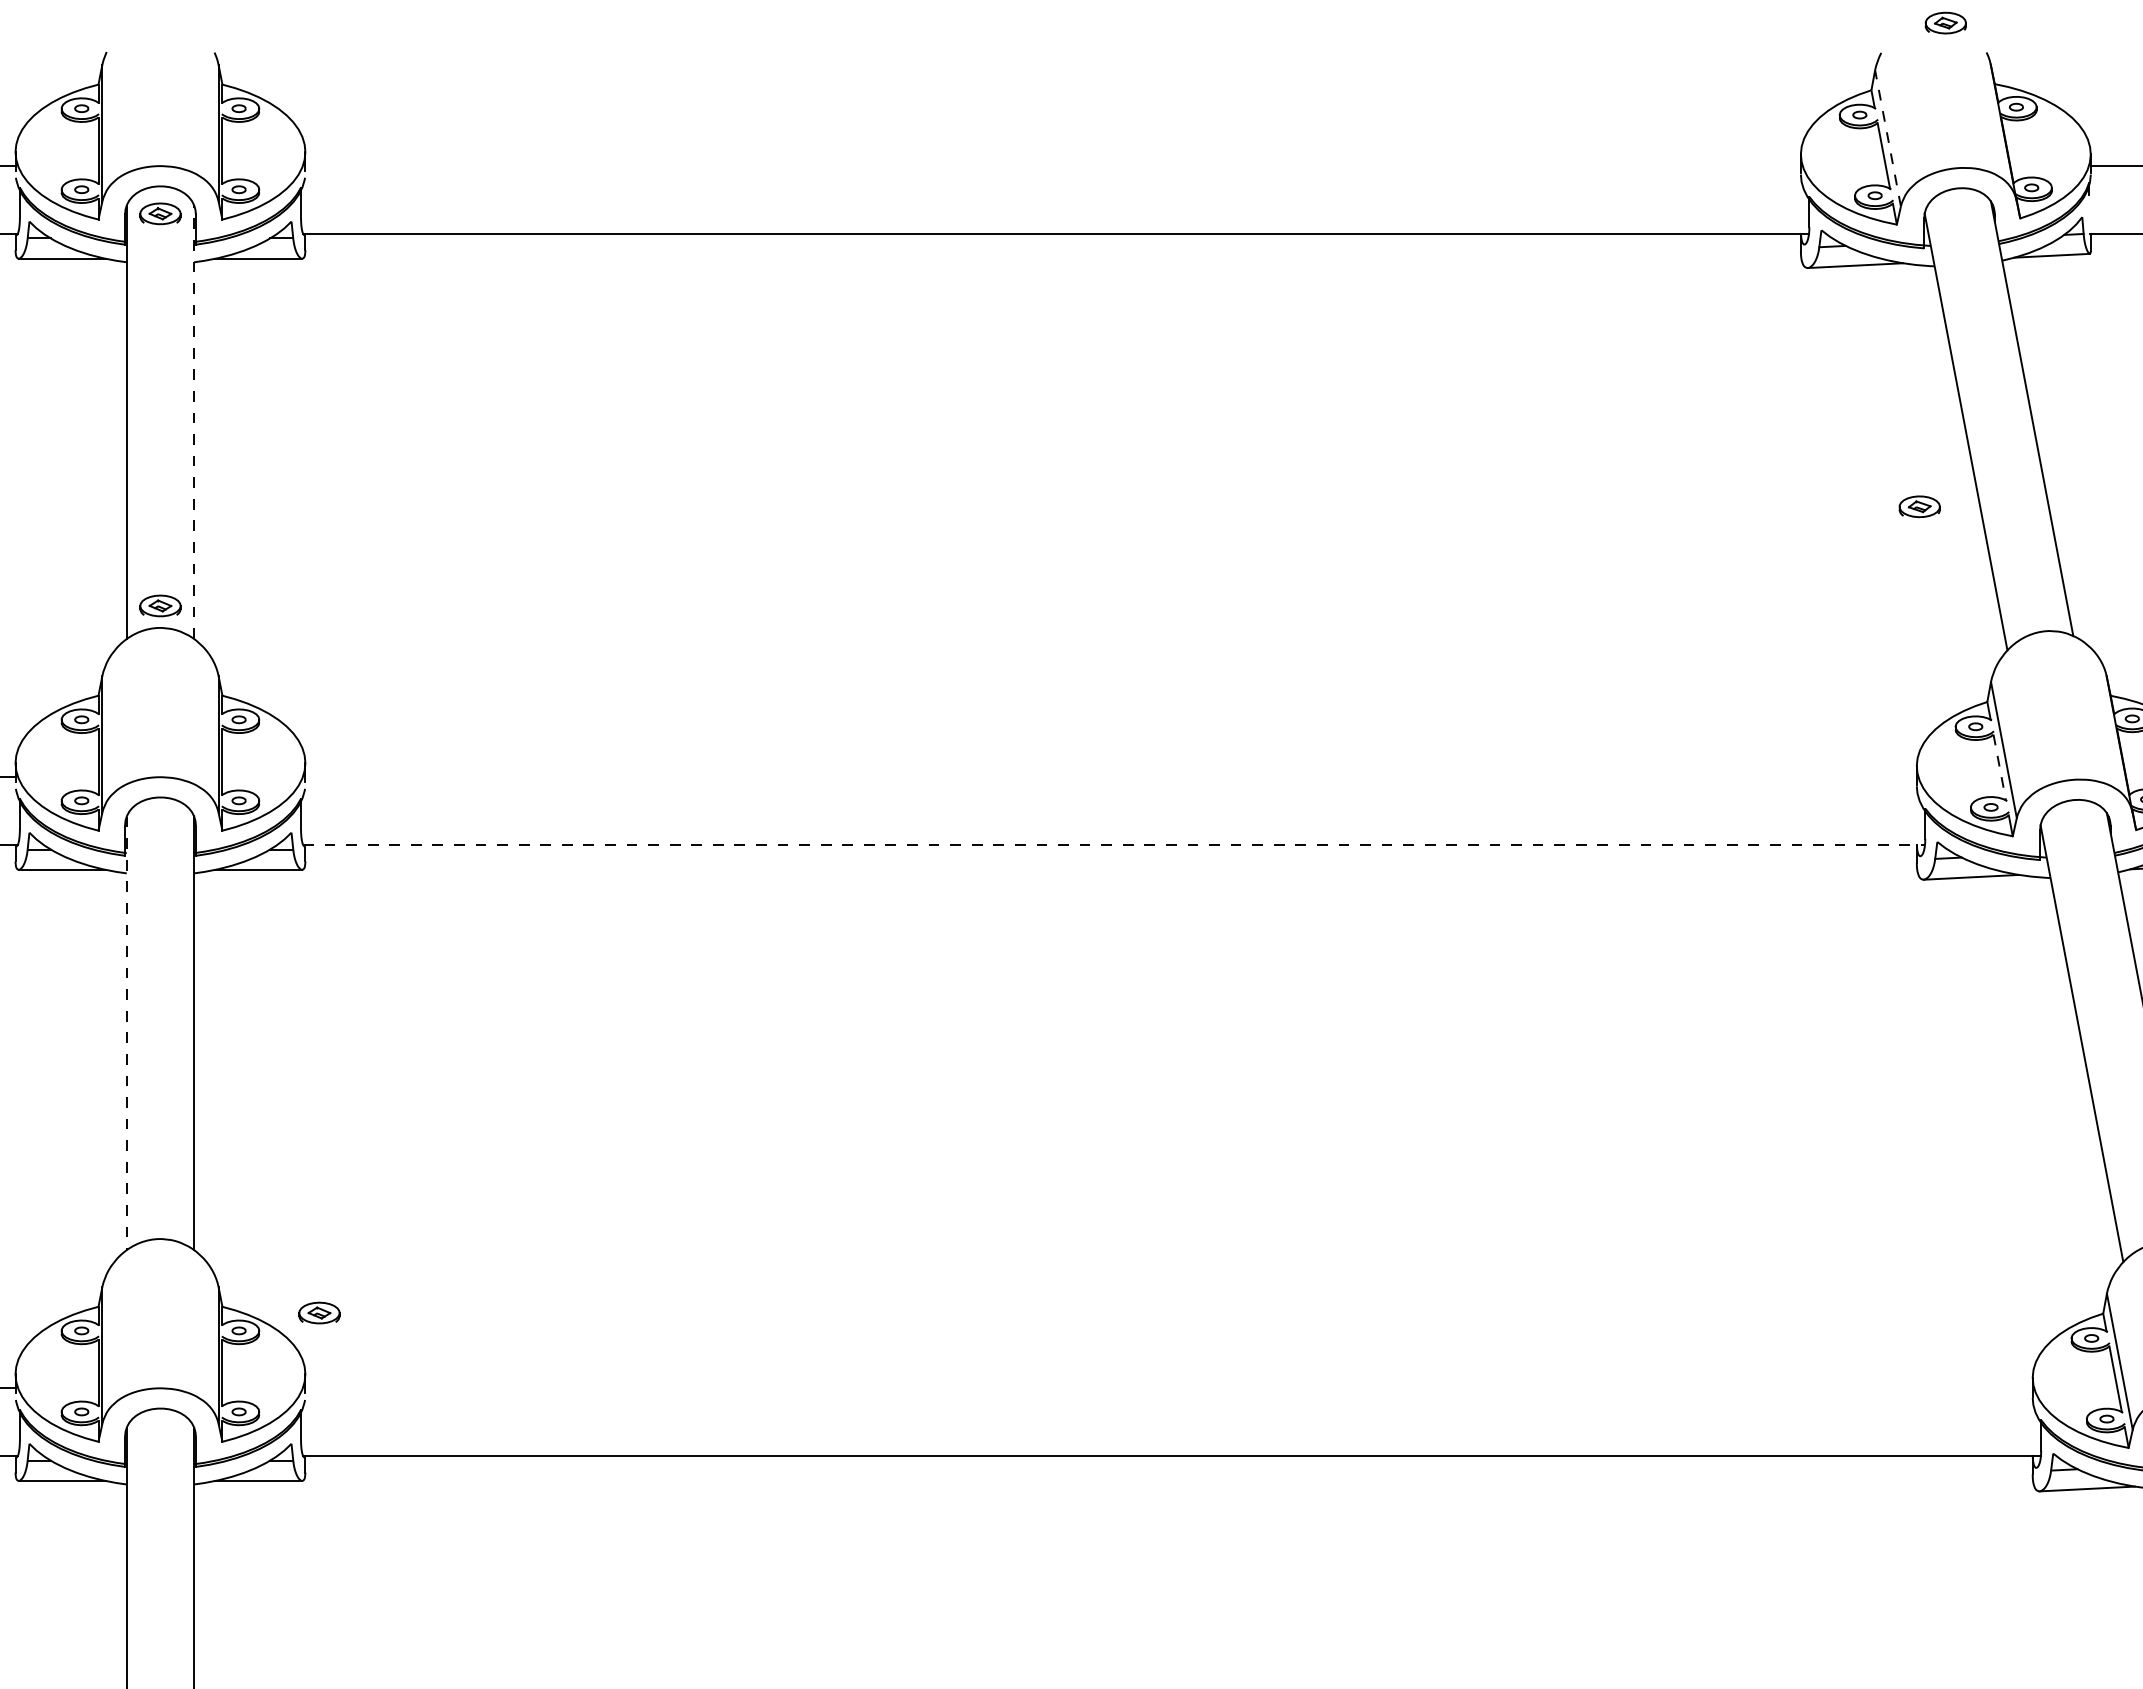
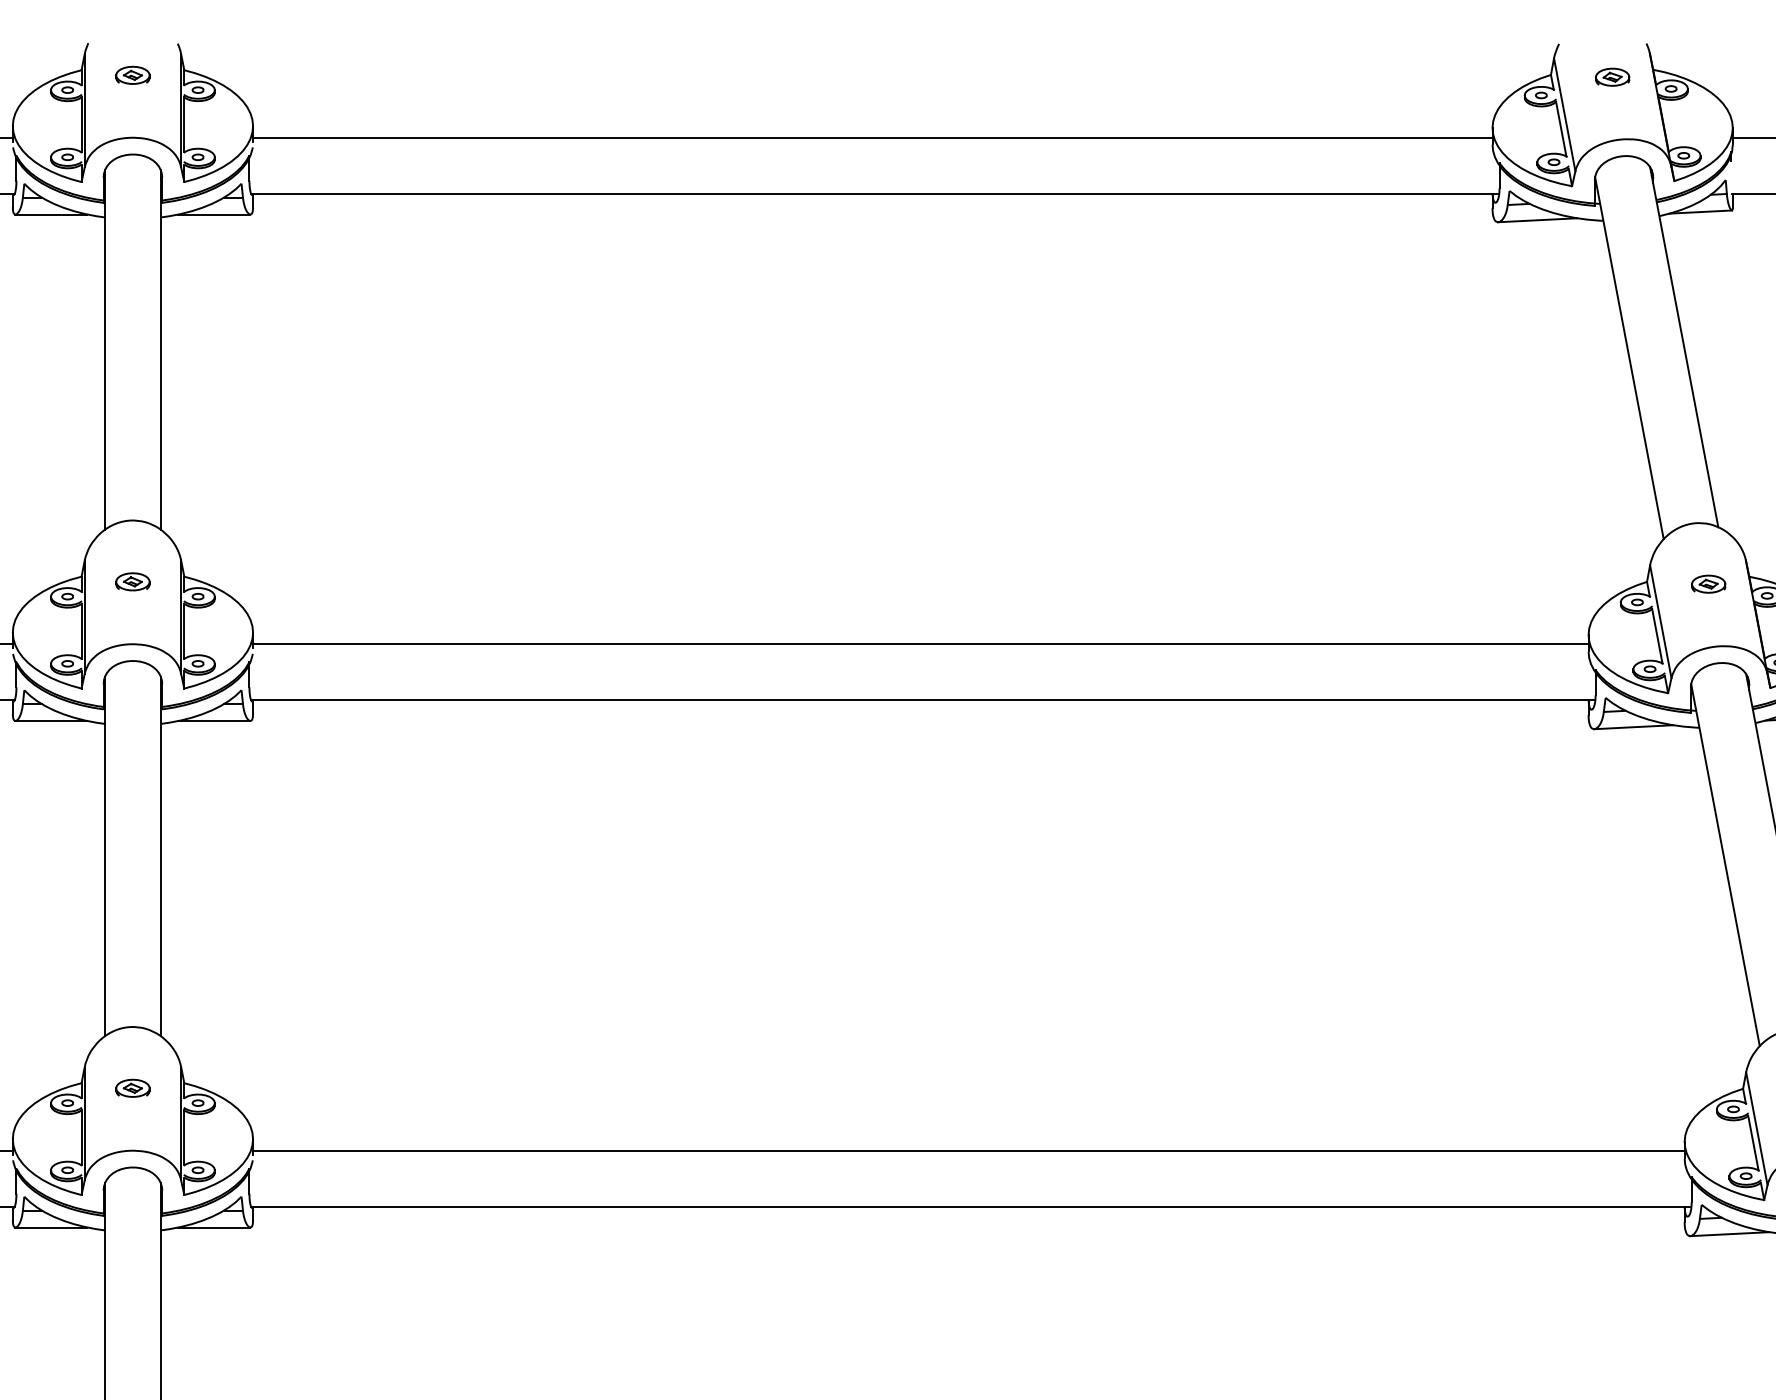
part: (1945, 22) -> (1612, 76), moved
line: (1887, 137) -> (1564, 114), dashed -> solid
line: (1052, 166) -> (872, 138), added
part: (160, 213) -> (132, 75), moved
line: (194, 422) -> (161, 350), dashed -> solid
part: (1919, 506) -> (1708, 583), moved
part: (160, 605) -> (132, 581), moved
line: (1999, 768) -> (1657, 637), dashed -> solid
line: (1110, 777) -> (920, 644), added
line: (1114, 844) -> (923, 700), dashed -> solid
line: (126, 1033) -> (104, 856), dashed -> solid
part: (319, 1312) -> (132, 1087), moved
line: (1168, 1388) -> (968, 1150), added

